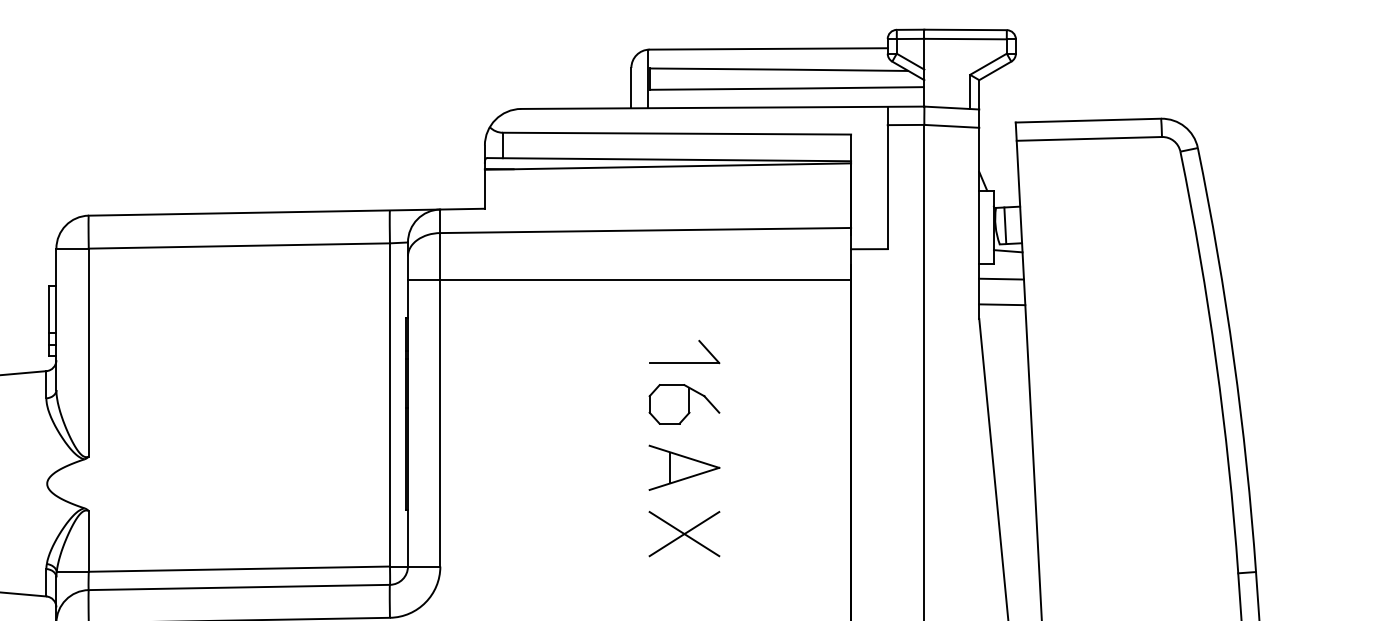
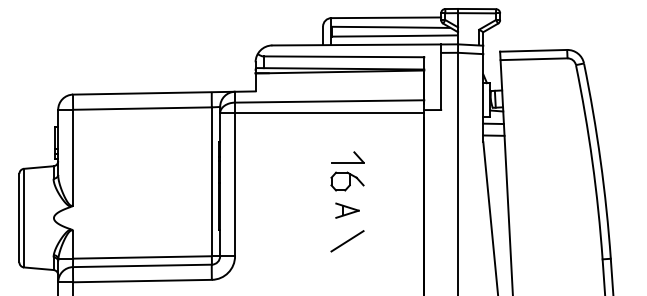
line: (630, 280) -> (322, 113), moved
part: (684, 467) -> (347, 210), size x0.7
line: (684, 534) -> (347, 241), removed

